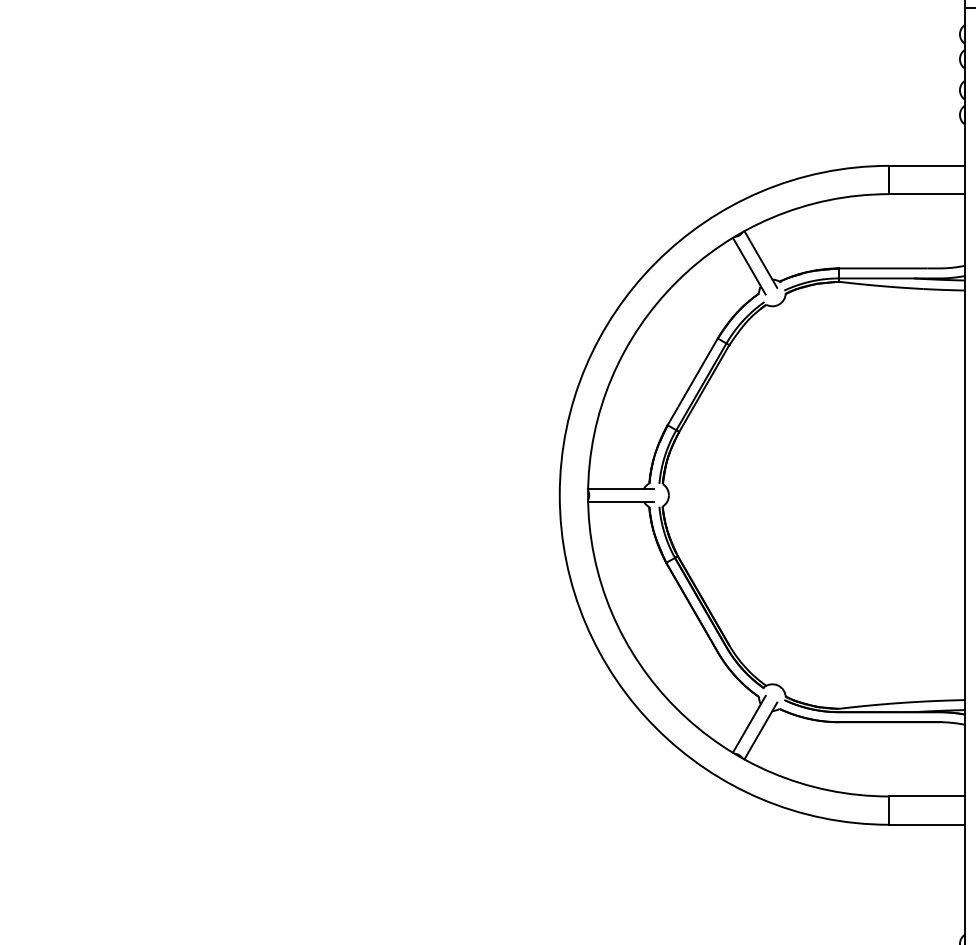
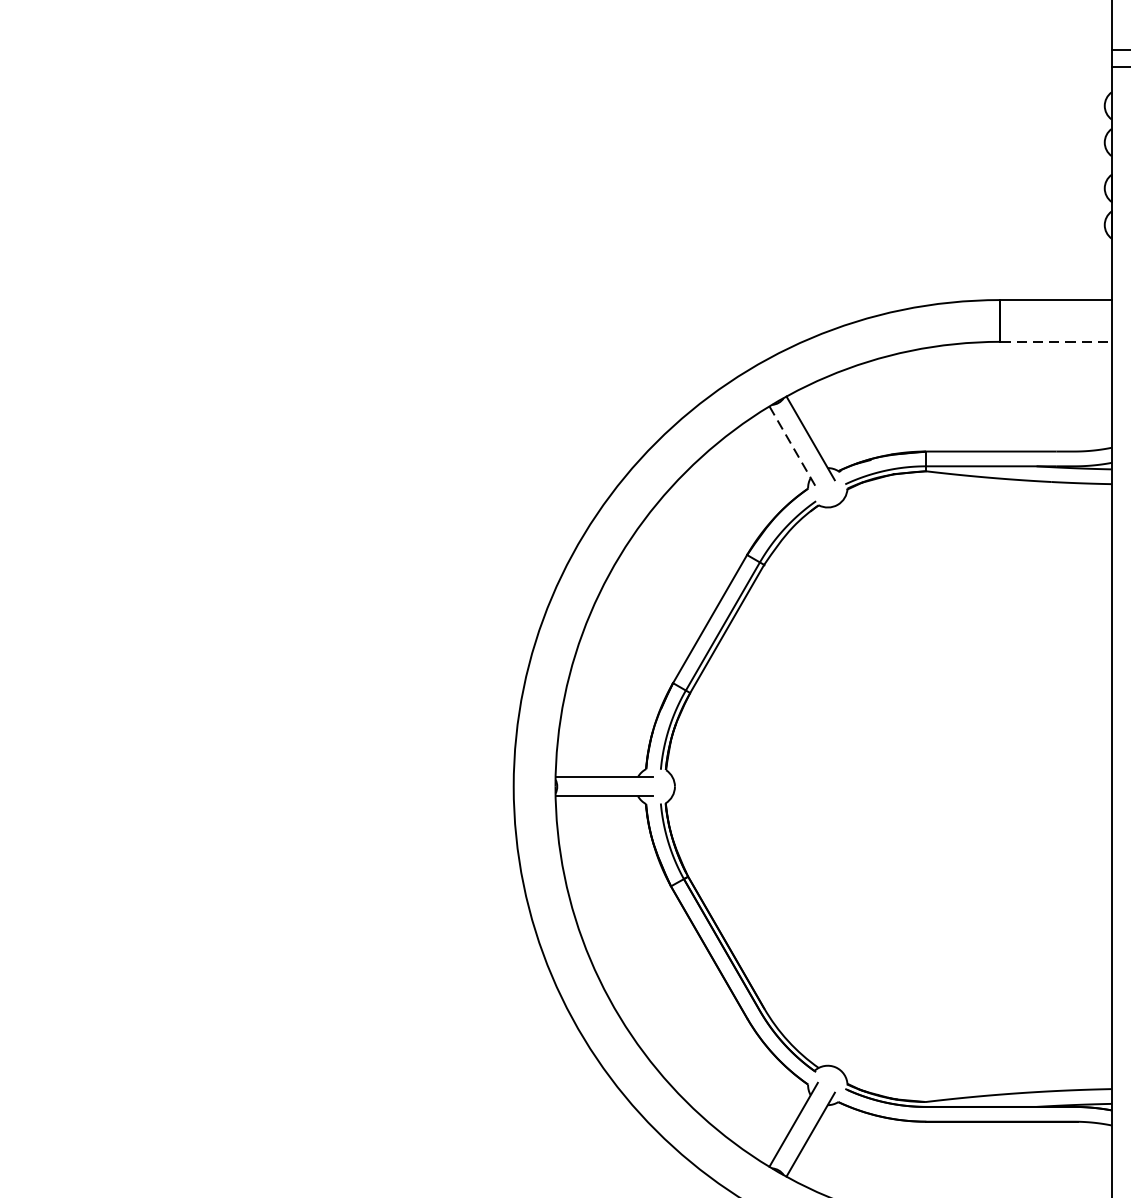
line: (926, 194) -> (1055, 342), solid -> dashed
line: (749, 266) -> (793, 448), solid -> dashed

